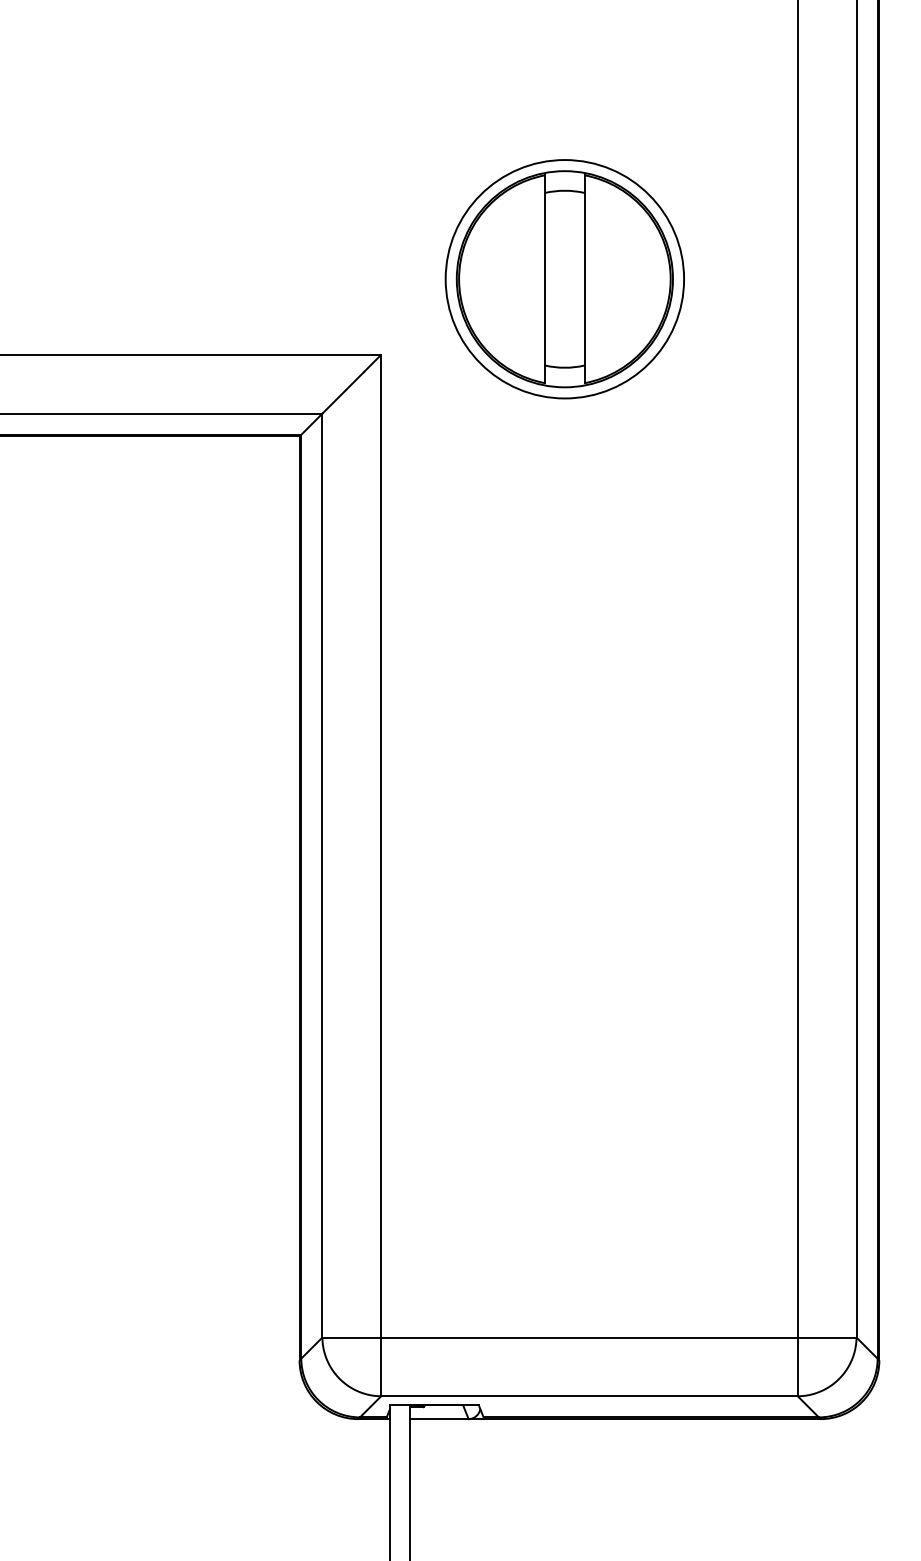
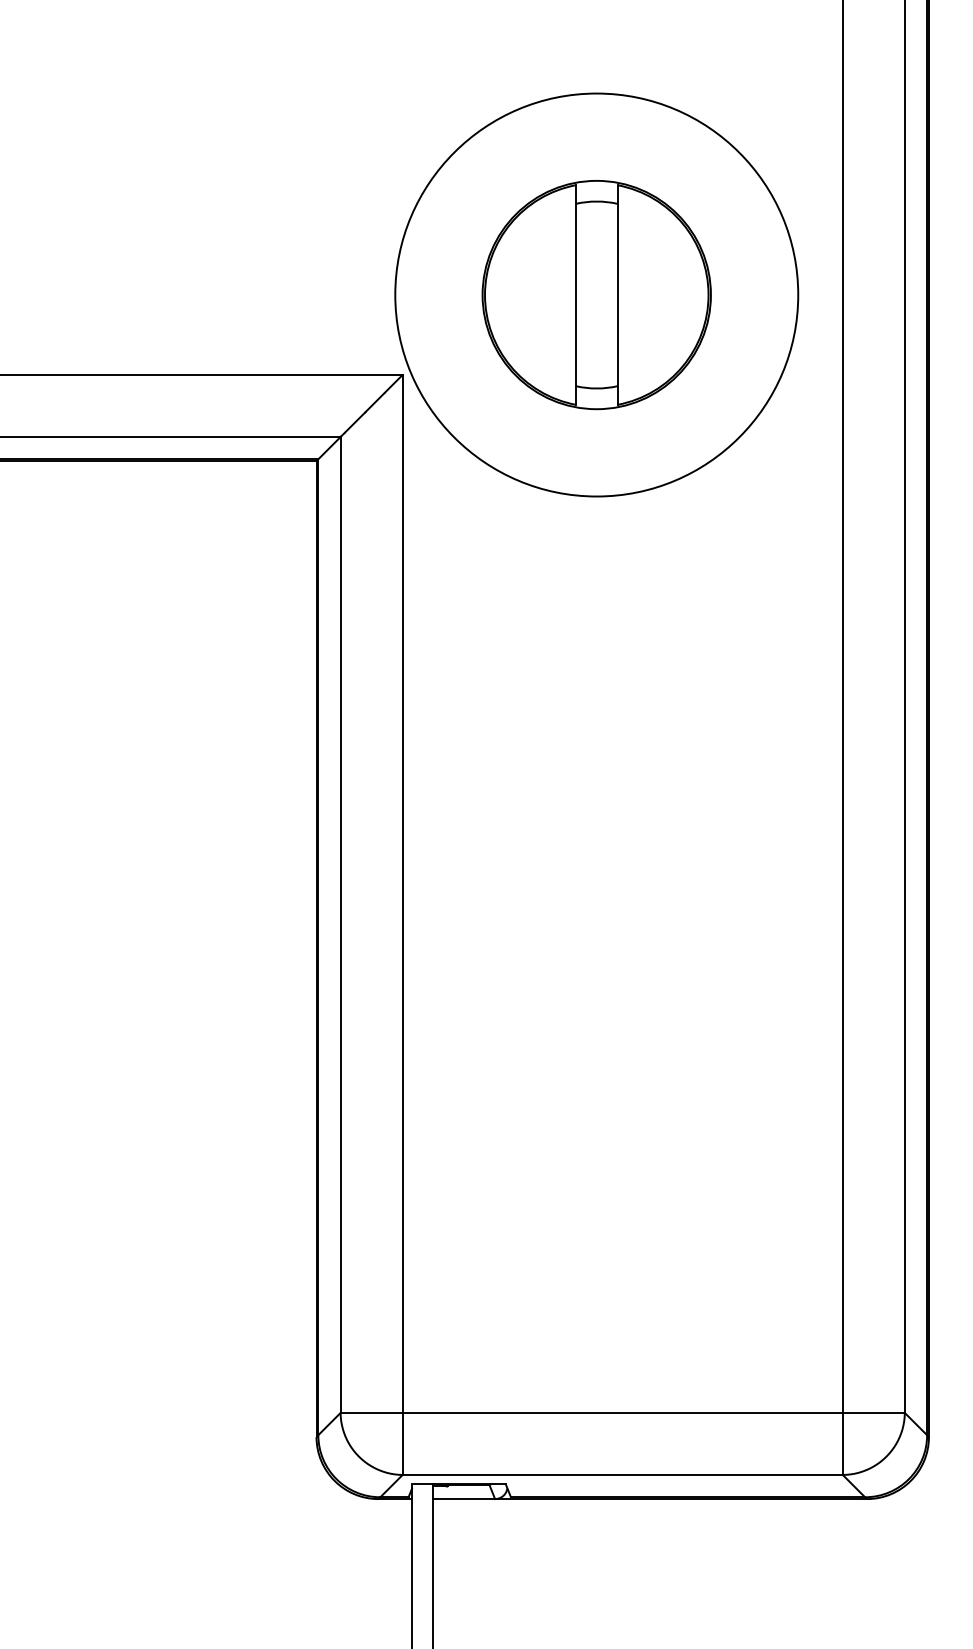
circle: (564, 279) -> (596, 295), size x1.6

